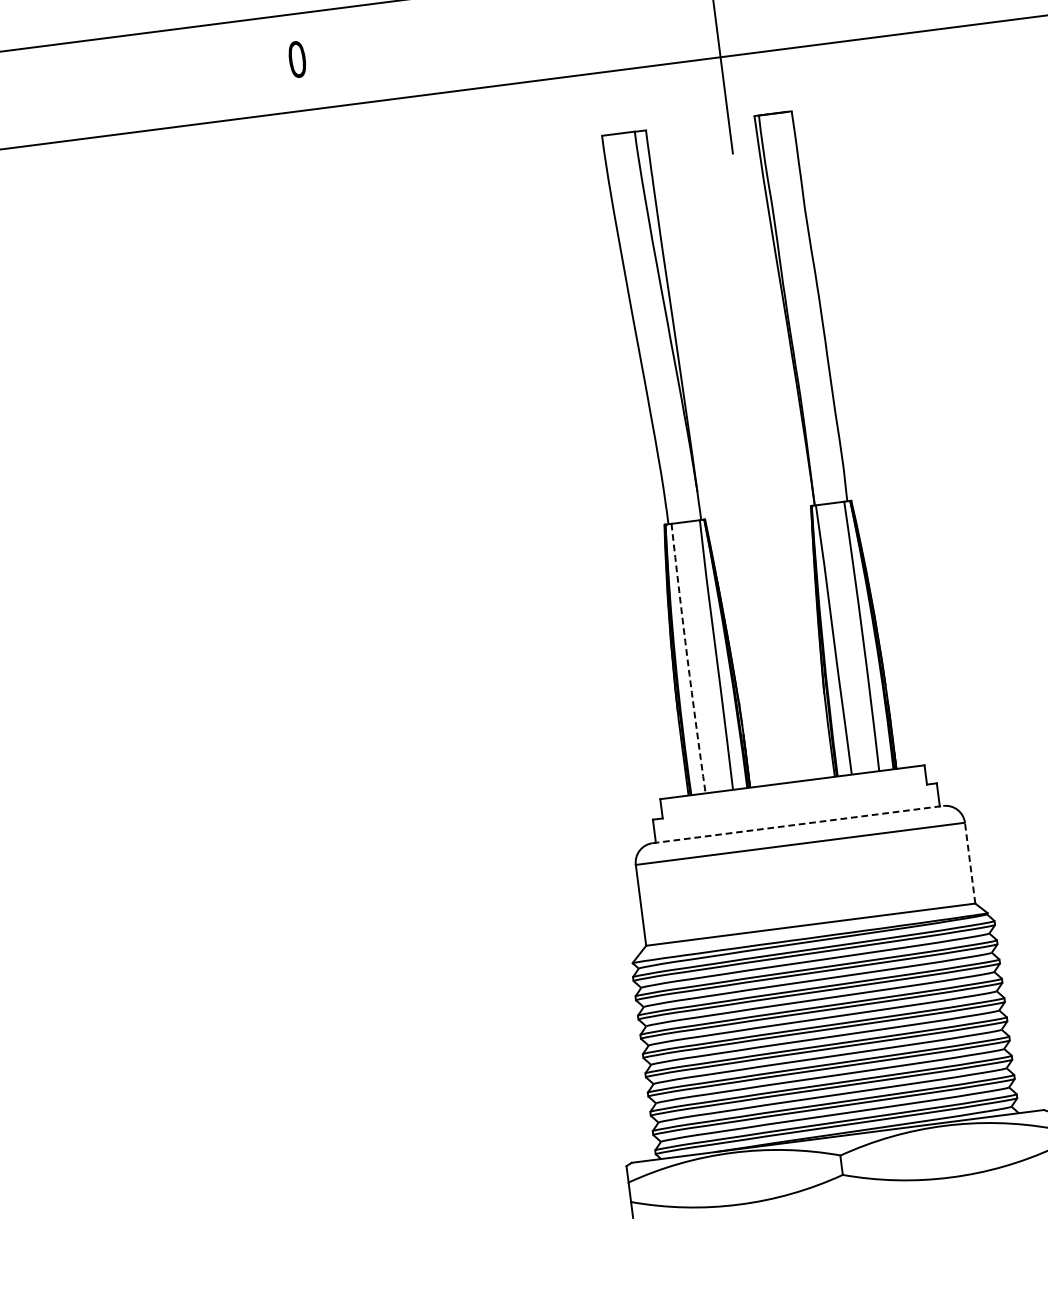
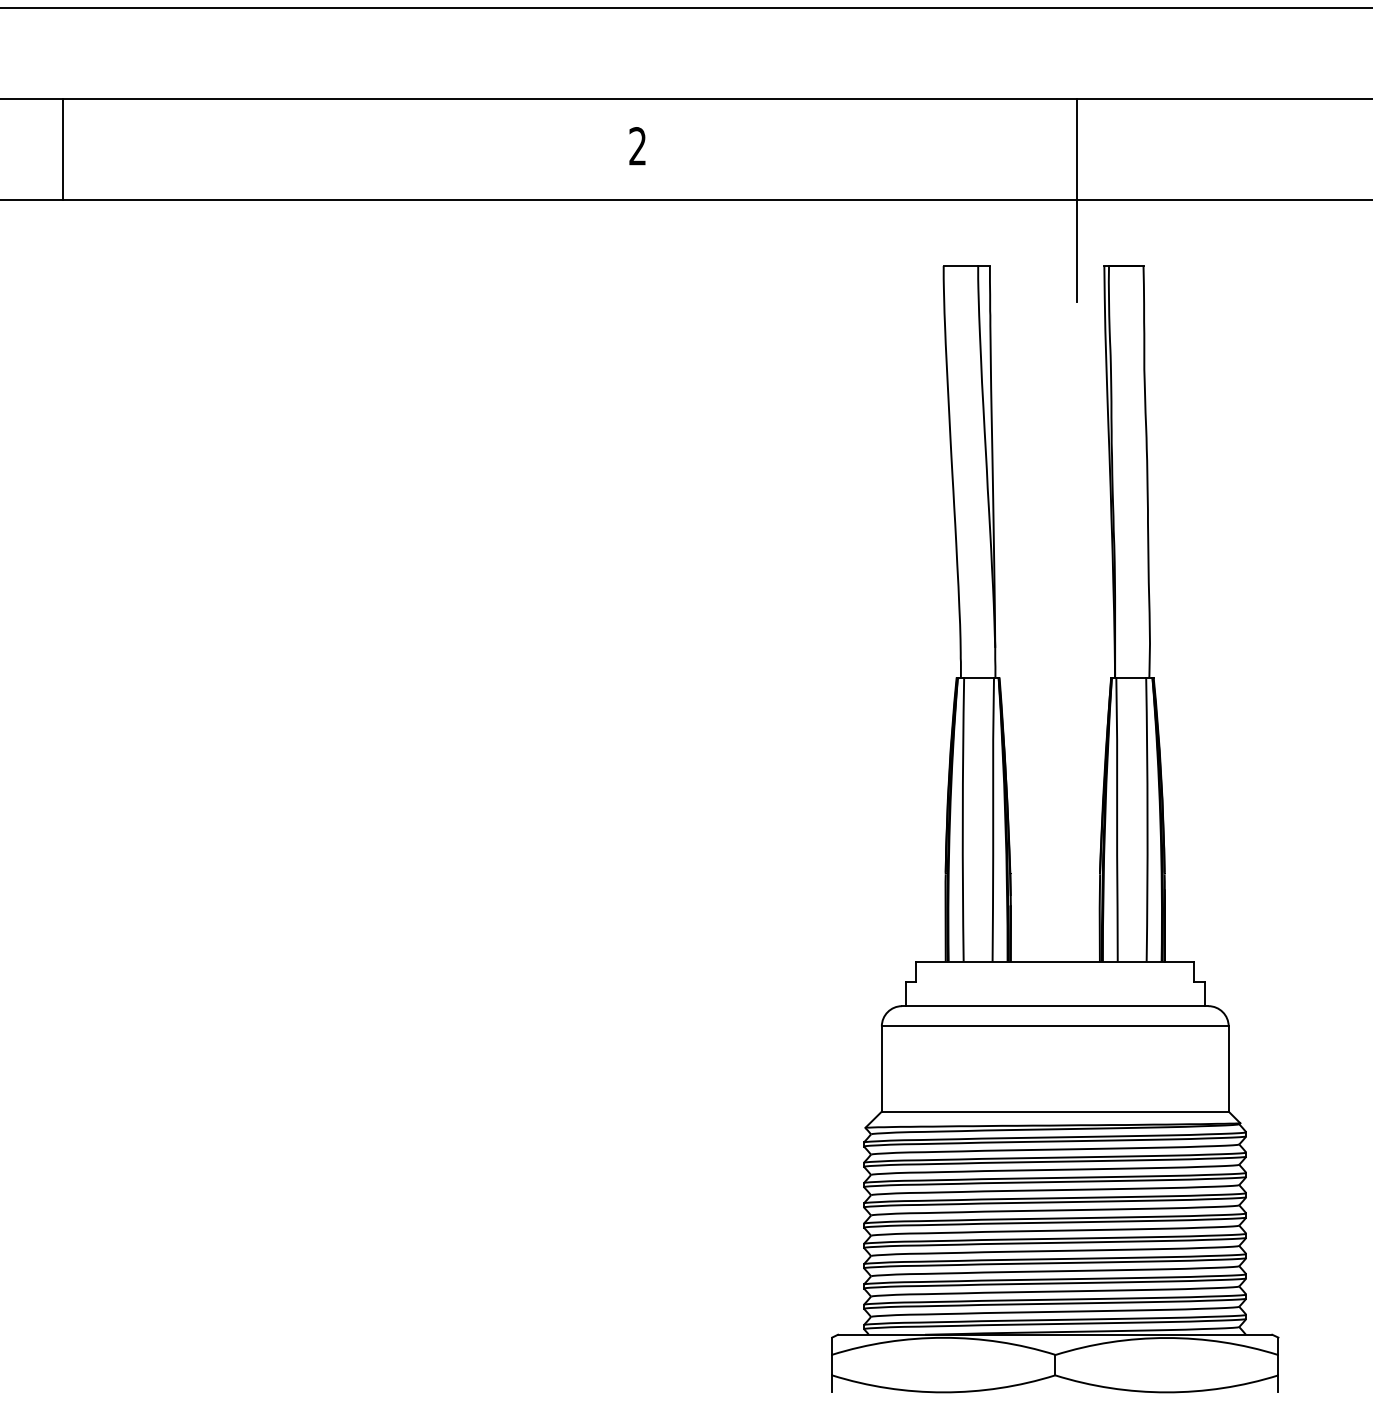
text: (297, 59) -> (637, 146), 0 -> 2
arc: (687, 658) -> (962, 819), dashed -> solid
line: (798, 824) -> (1055, 1006), dashed -> solid
line: (970, 863) -> (1228, 1069), dashed -> solid

